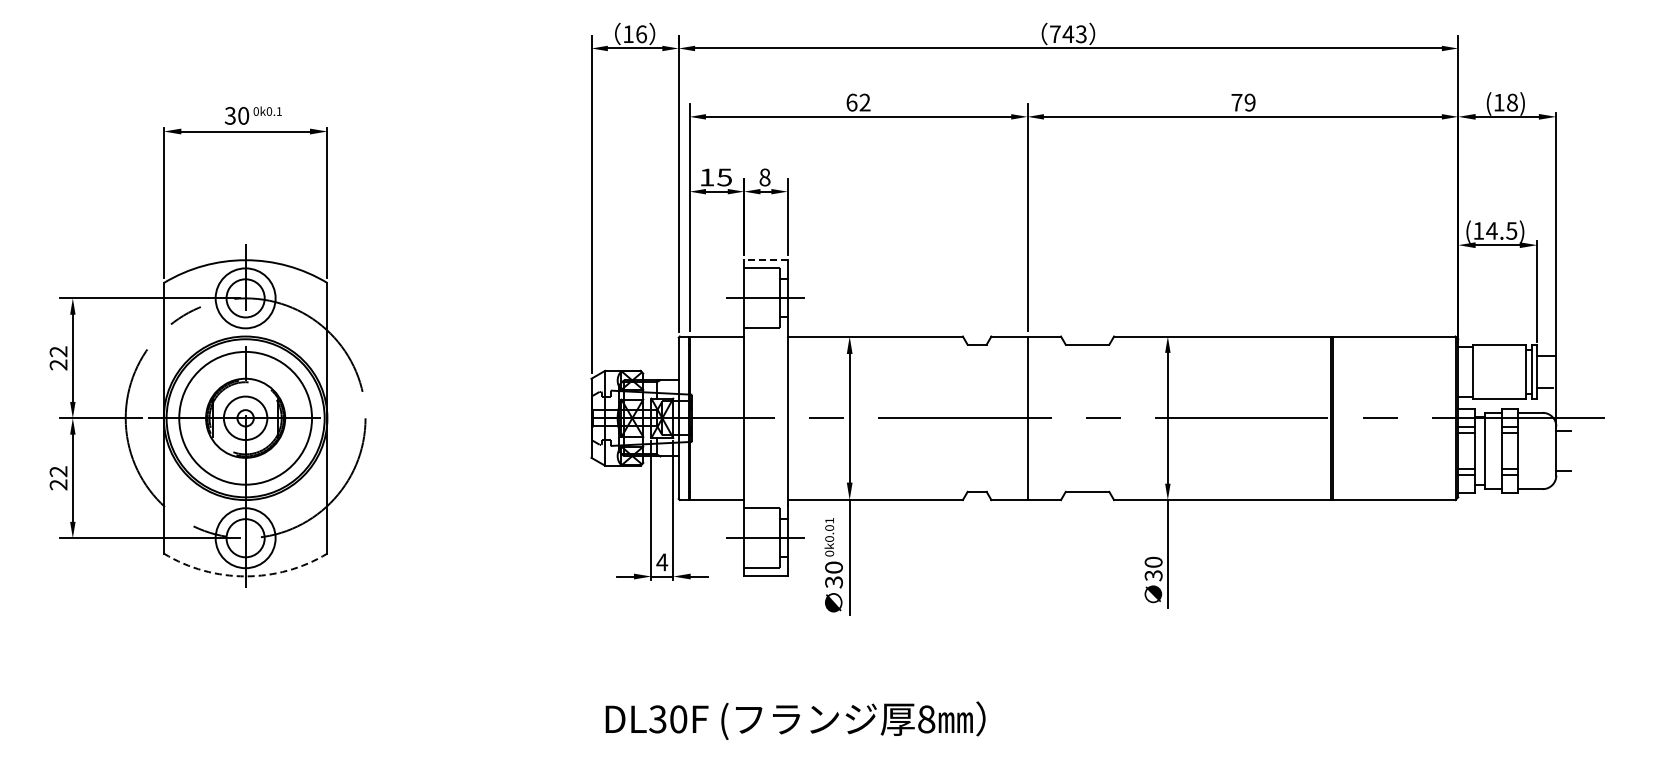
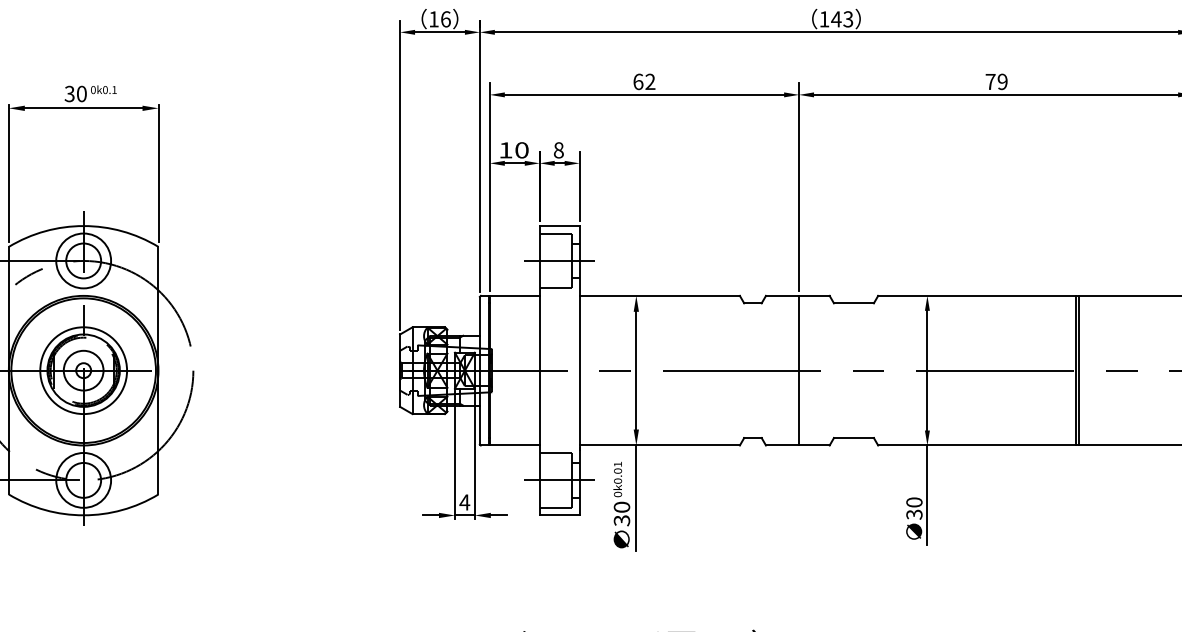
text: (1055, 33) -> (824, 18), 743 -> 143
text: (724, 177) -> (521, 150), 15 -> 10
line: (765, 260) -> (559, 226), dashed -> solid
circle: (245, 417) -> (83, 369), size x0.71
arc: (245, 576) -> (83, 515), dashed -> solid

